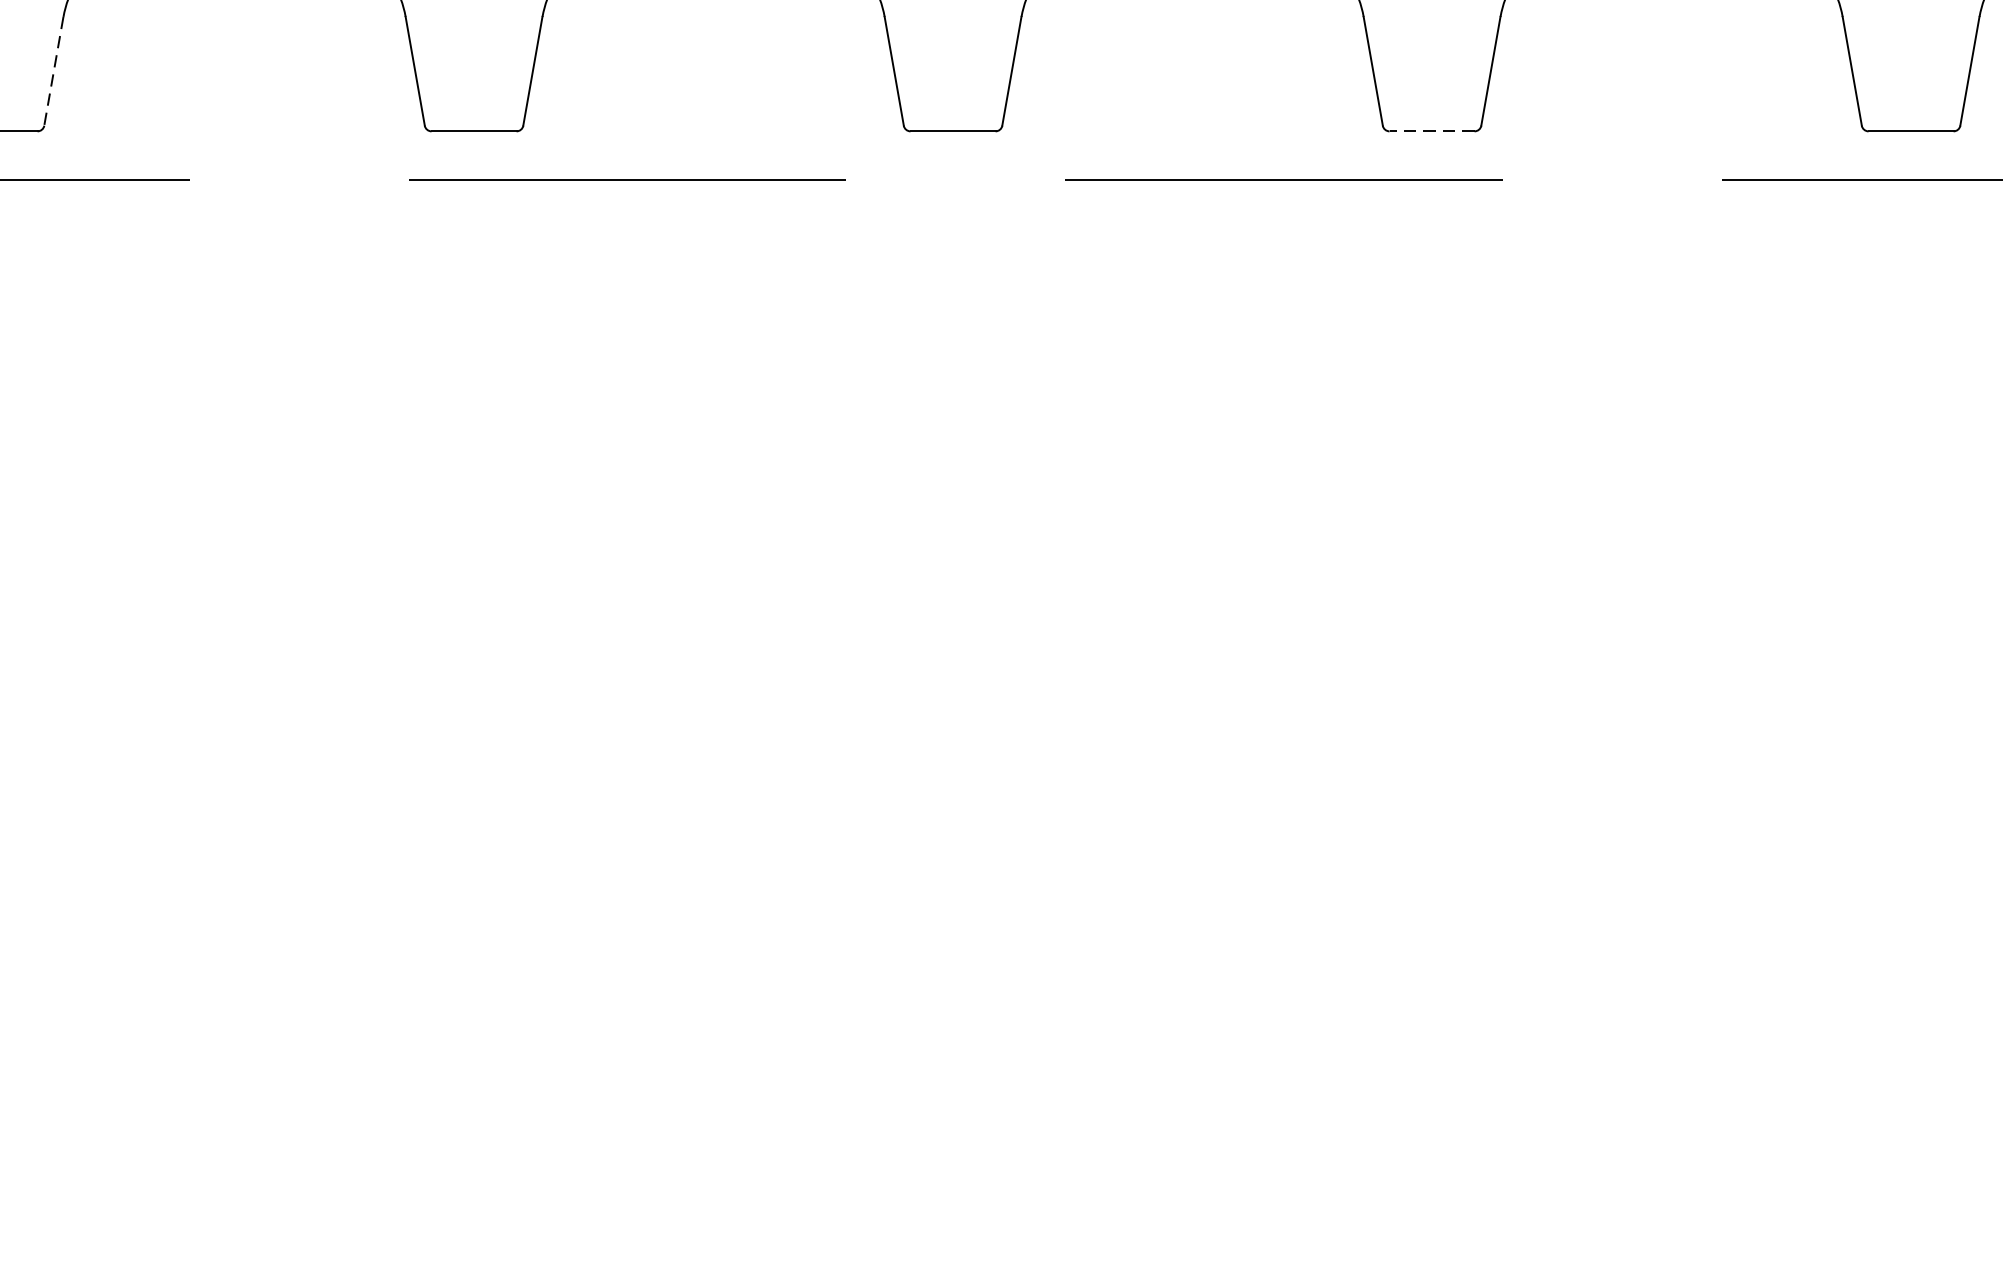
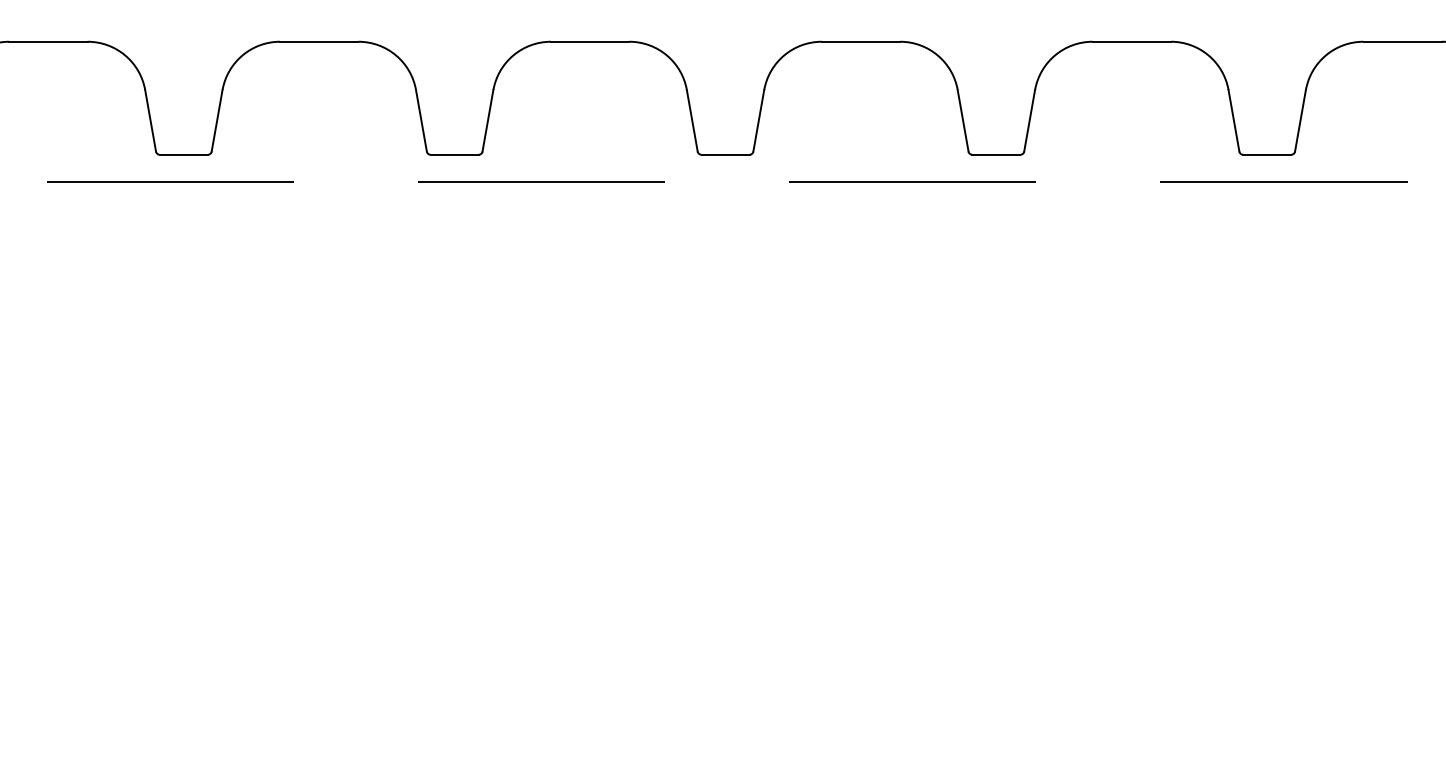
line: (54, 72) -> (217, 121), dashed -> solid
line: (1430, 130) -> (995, 154), dashed -> solid

